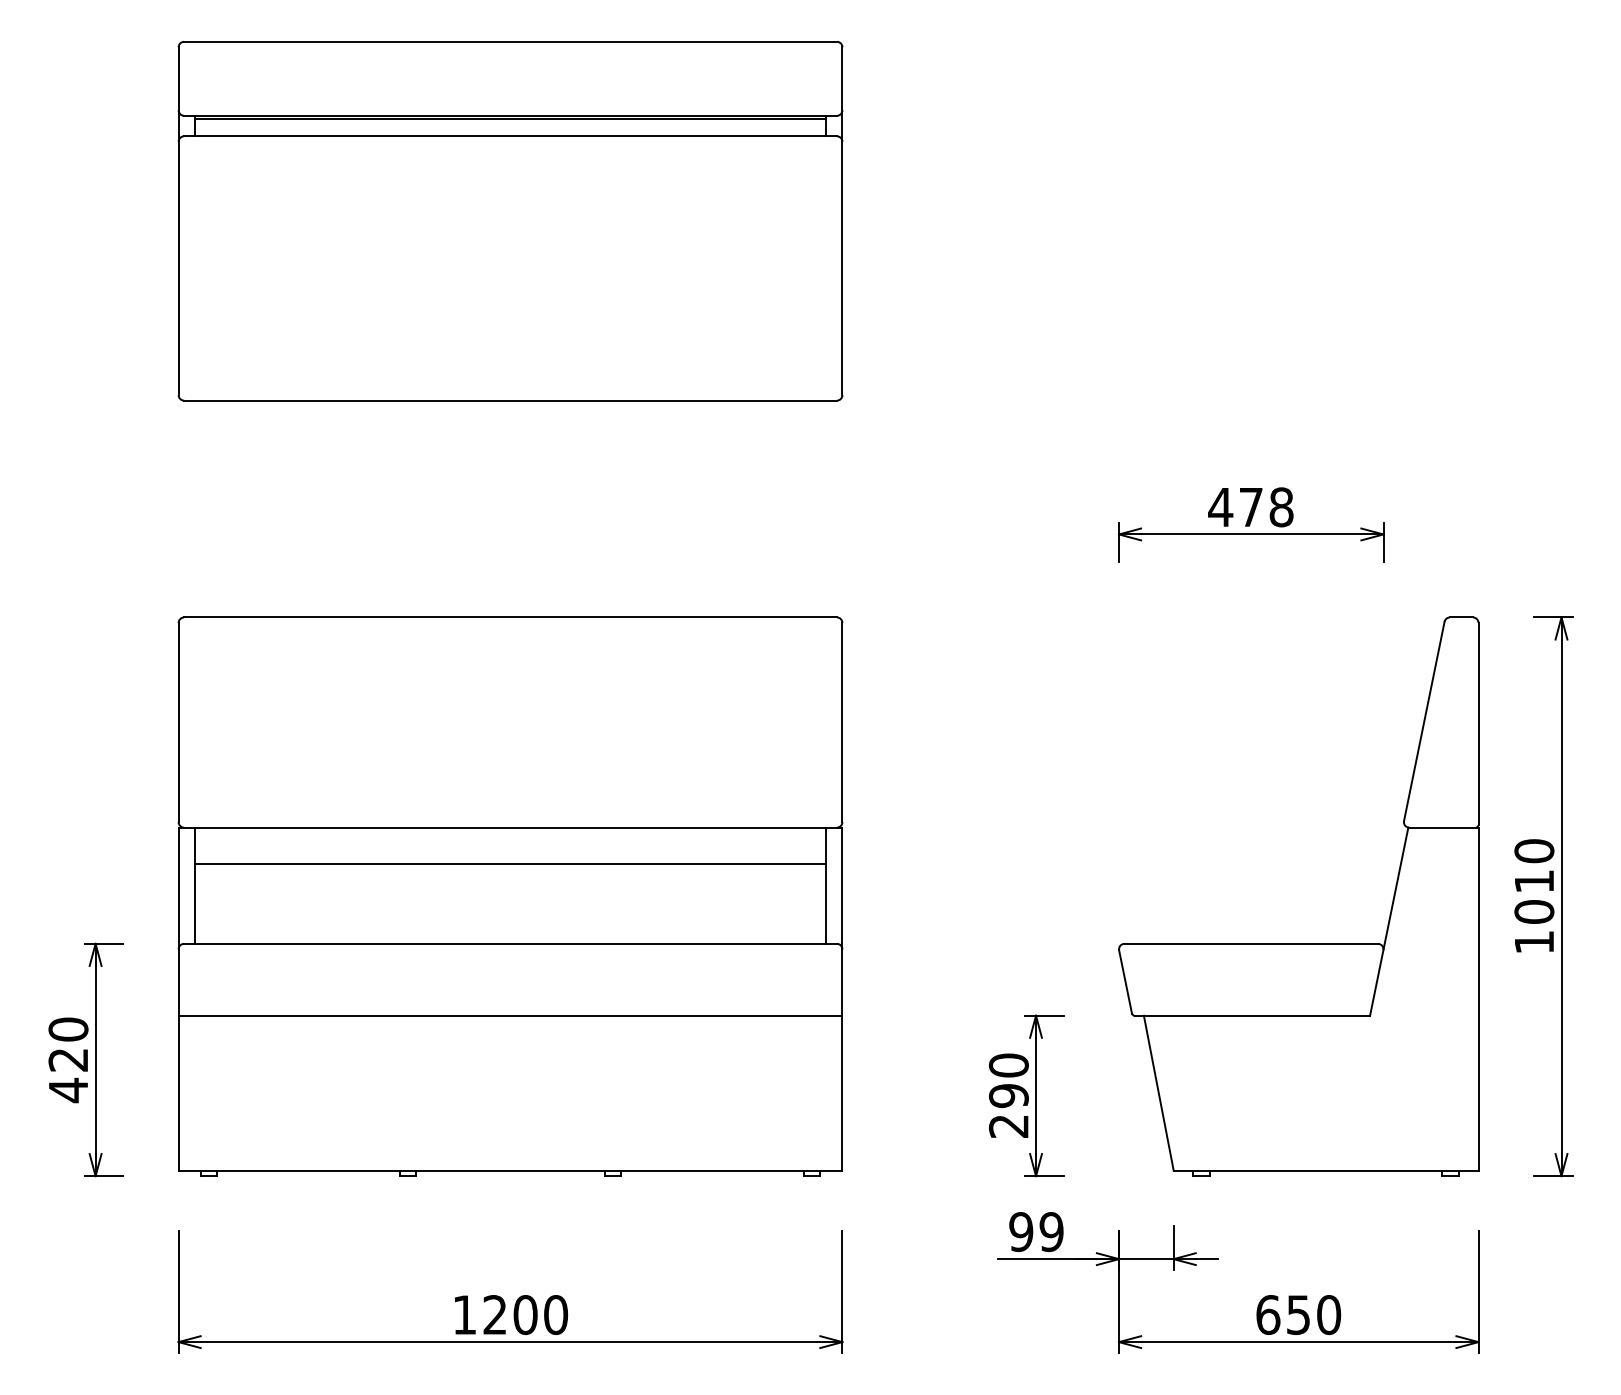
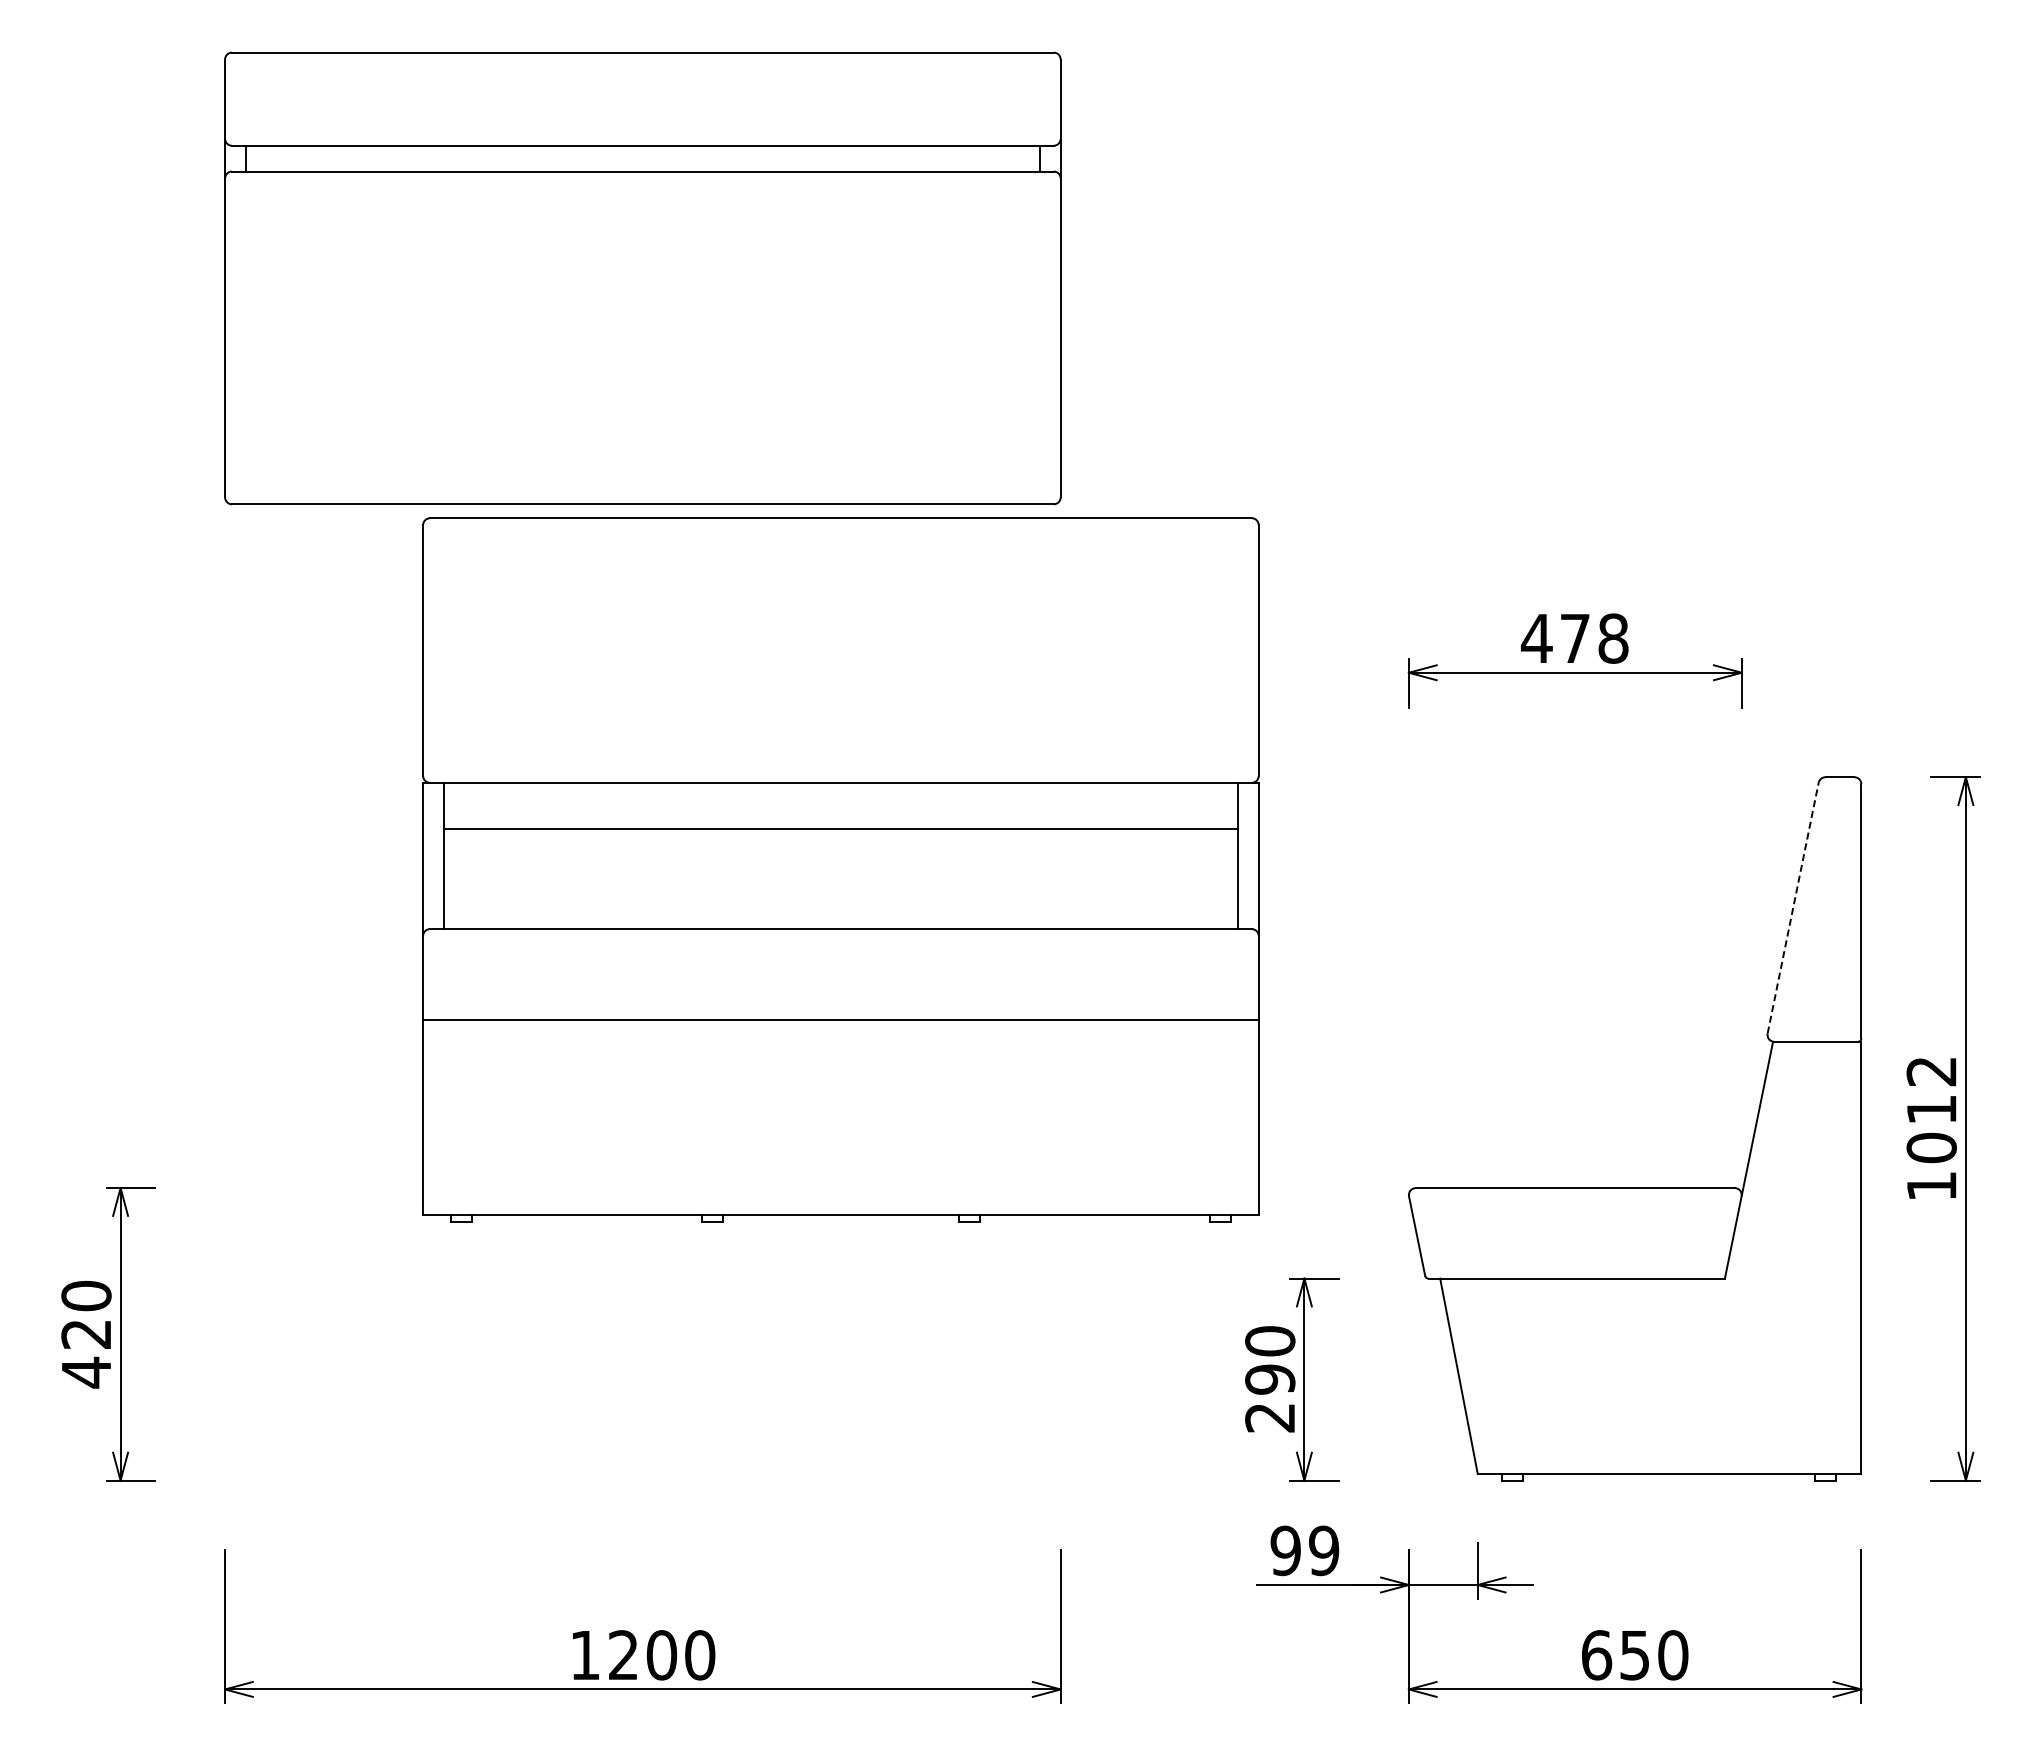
line: (510, 118) -> (642, 149), removed
line: (1424, 721) -> (1793, 908), solid -> dashed
text: (1534, 851) -> (1931, 1071), 1010 -> 1012
part: (510, 896) -> (840, 869), moved

